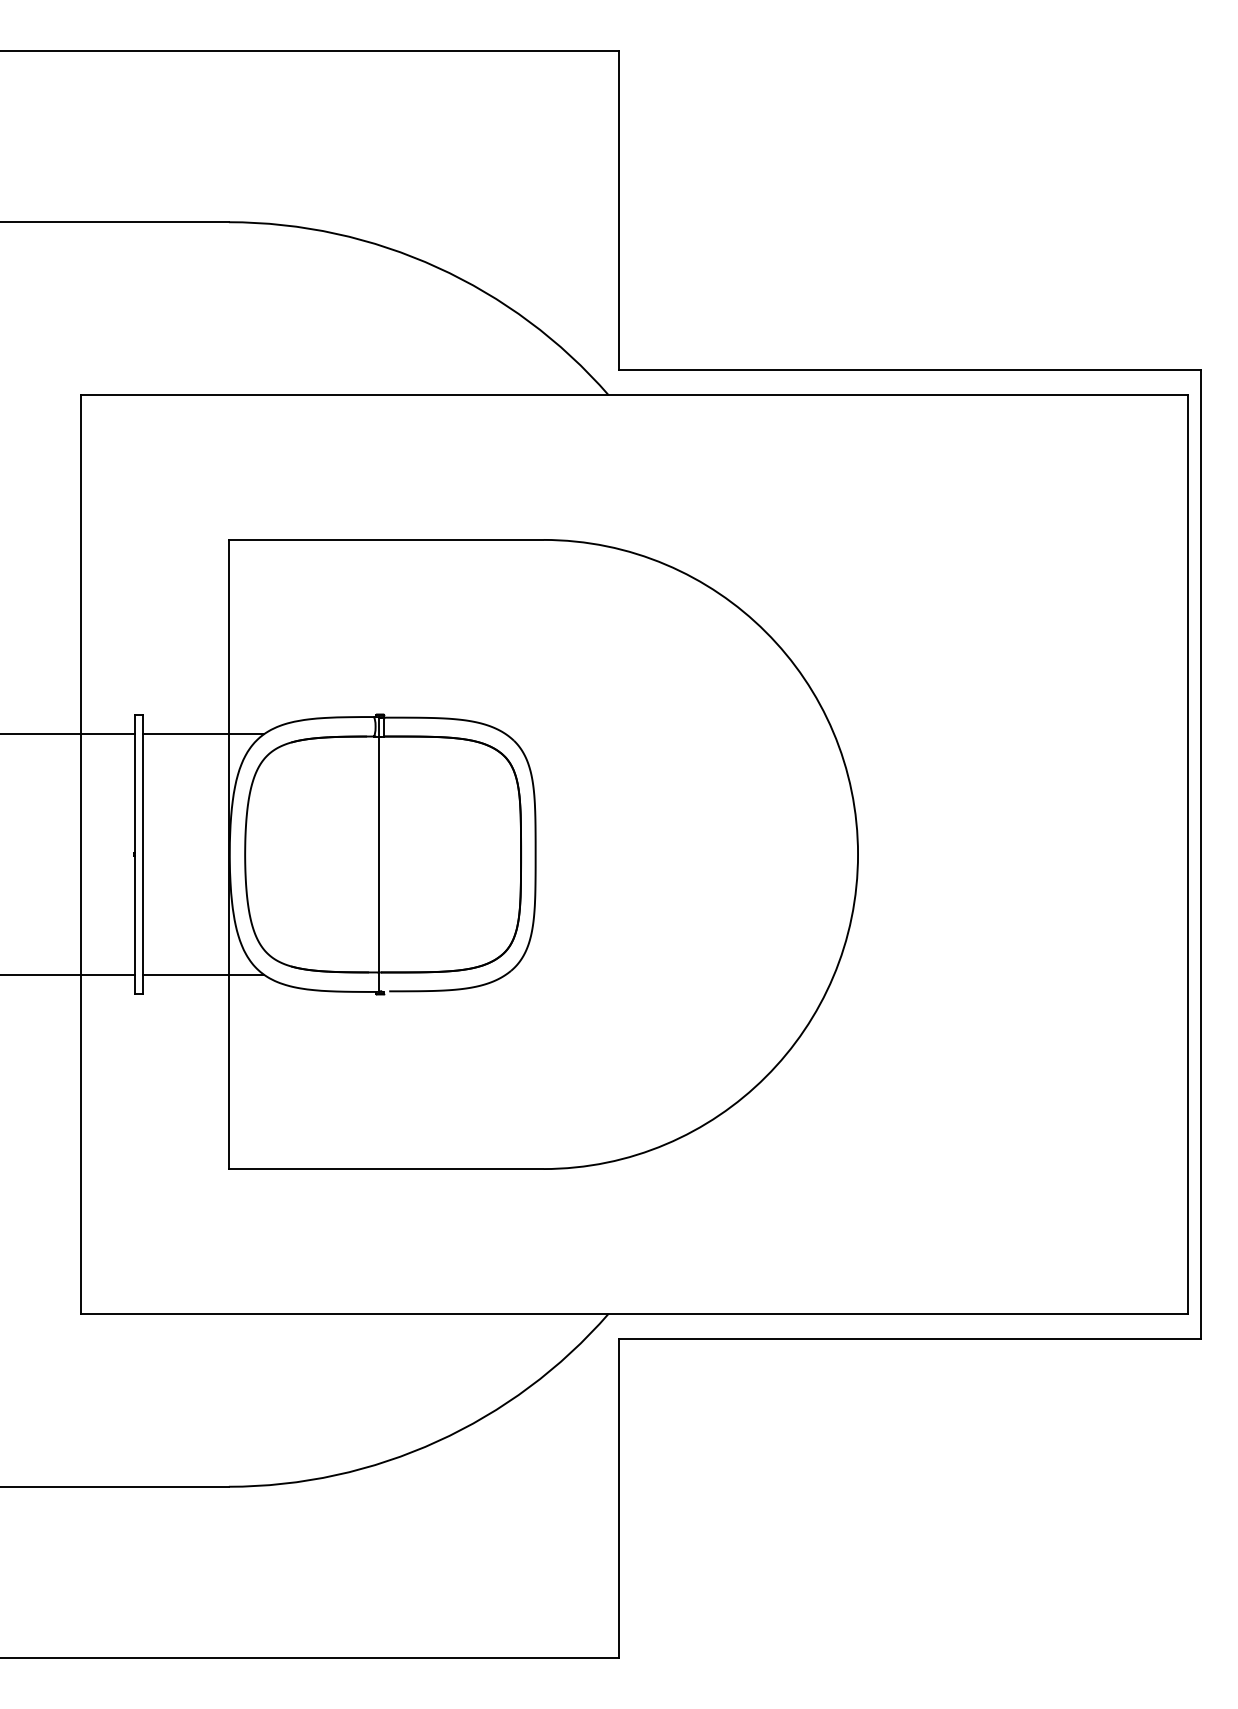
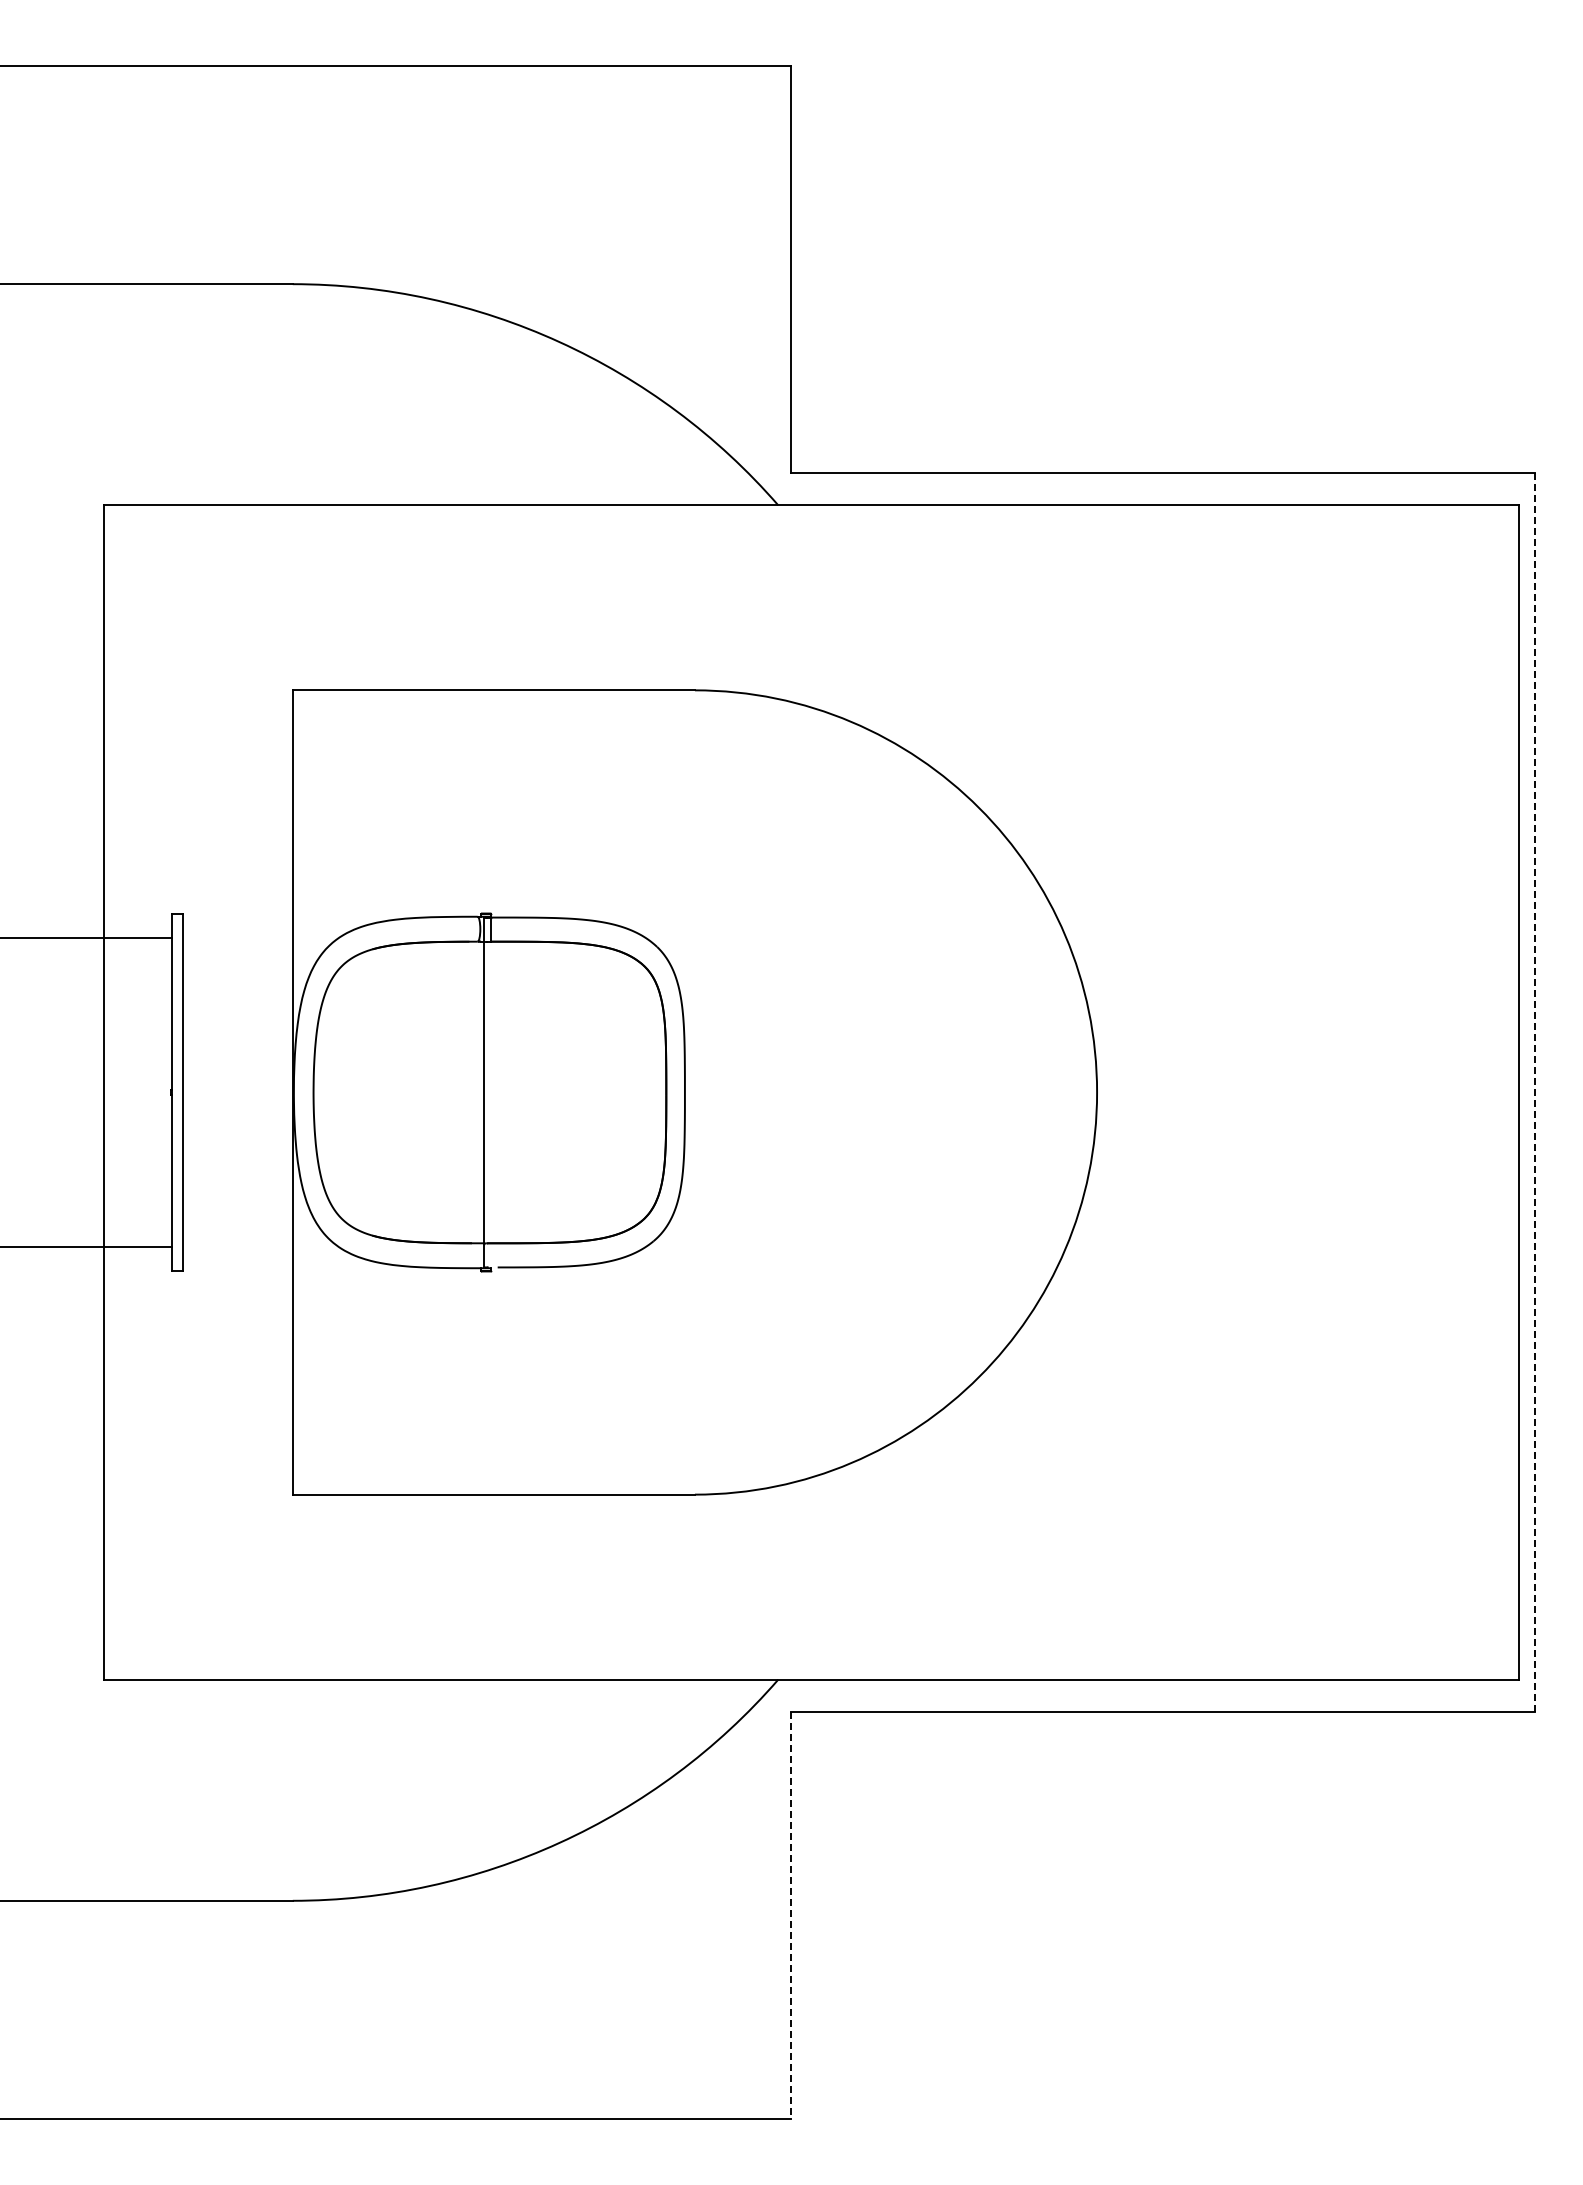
line: (203, 734) -> (260, 938), removed
line: (1200, 854) -> (1535, 1092), solid -> dashed
line: (203, 974) -> (260, 1246), removed
line: (619, 1498) -> (791, 1915), solid -> dashed

